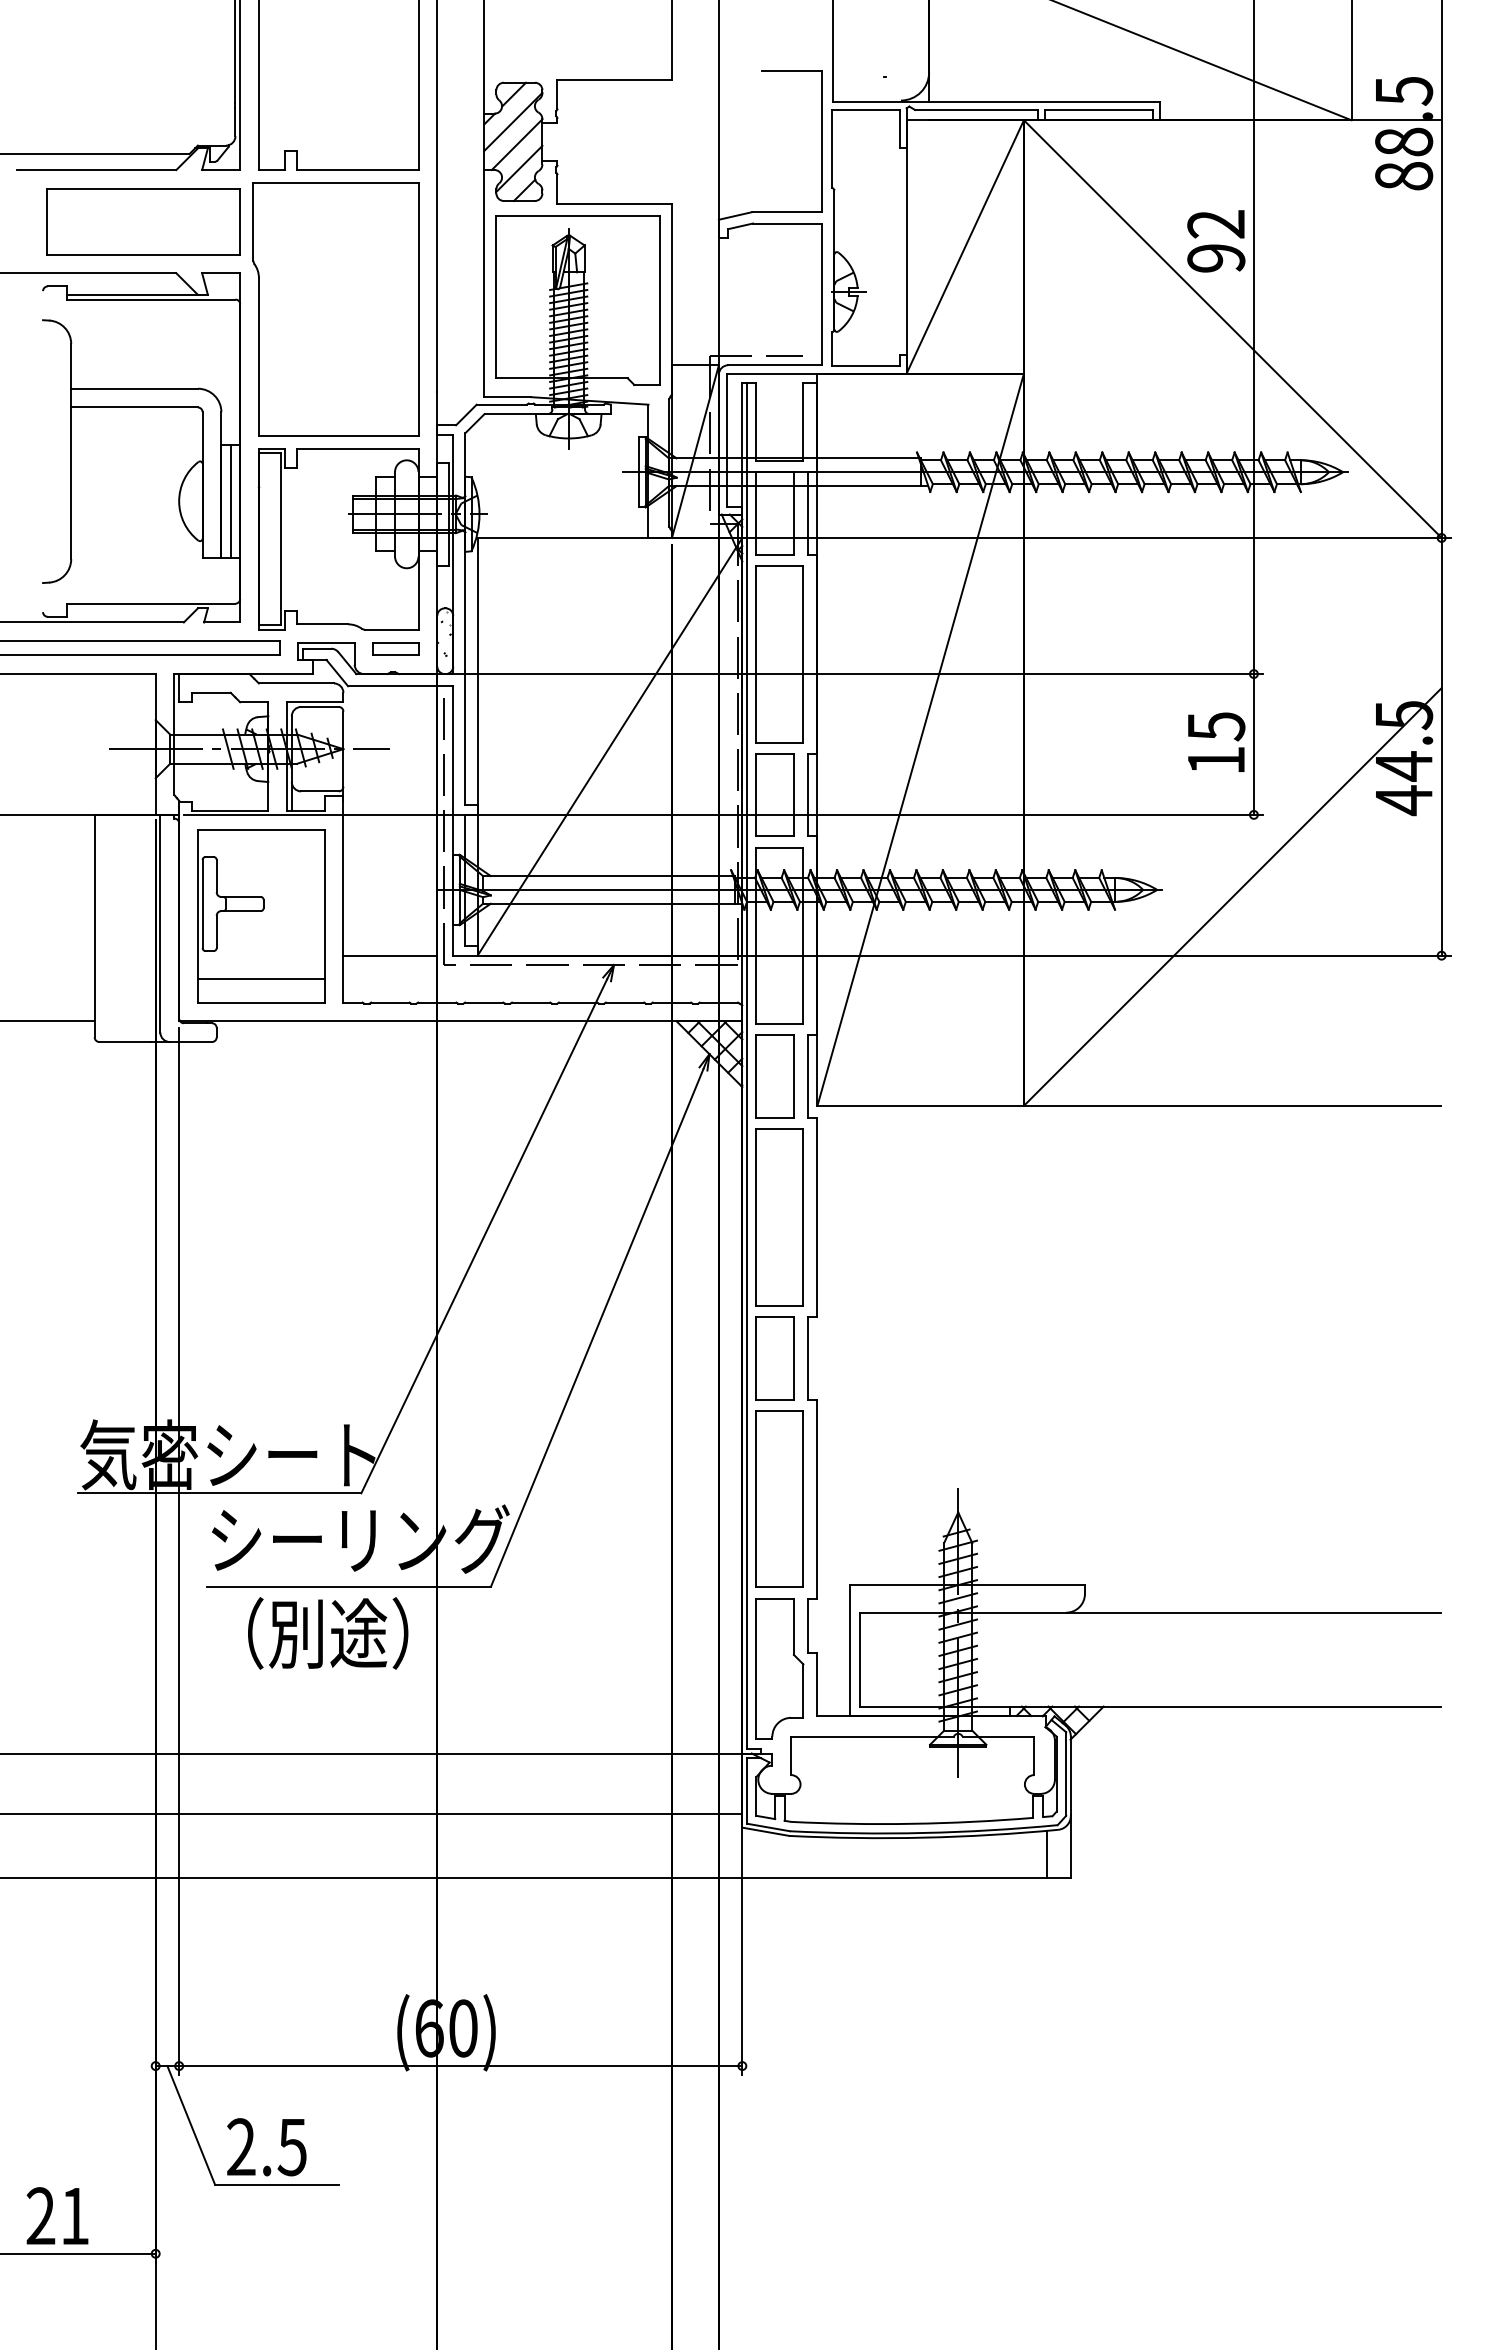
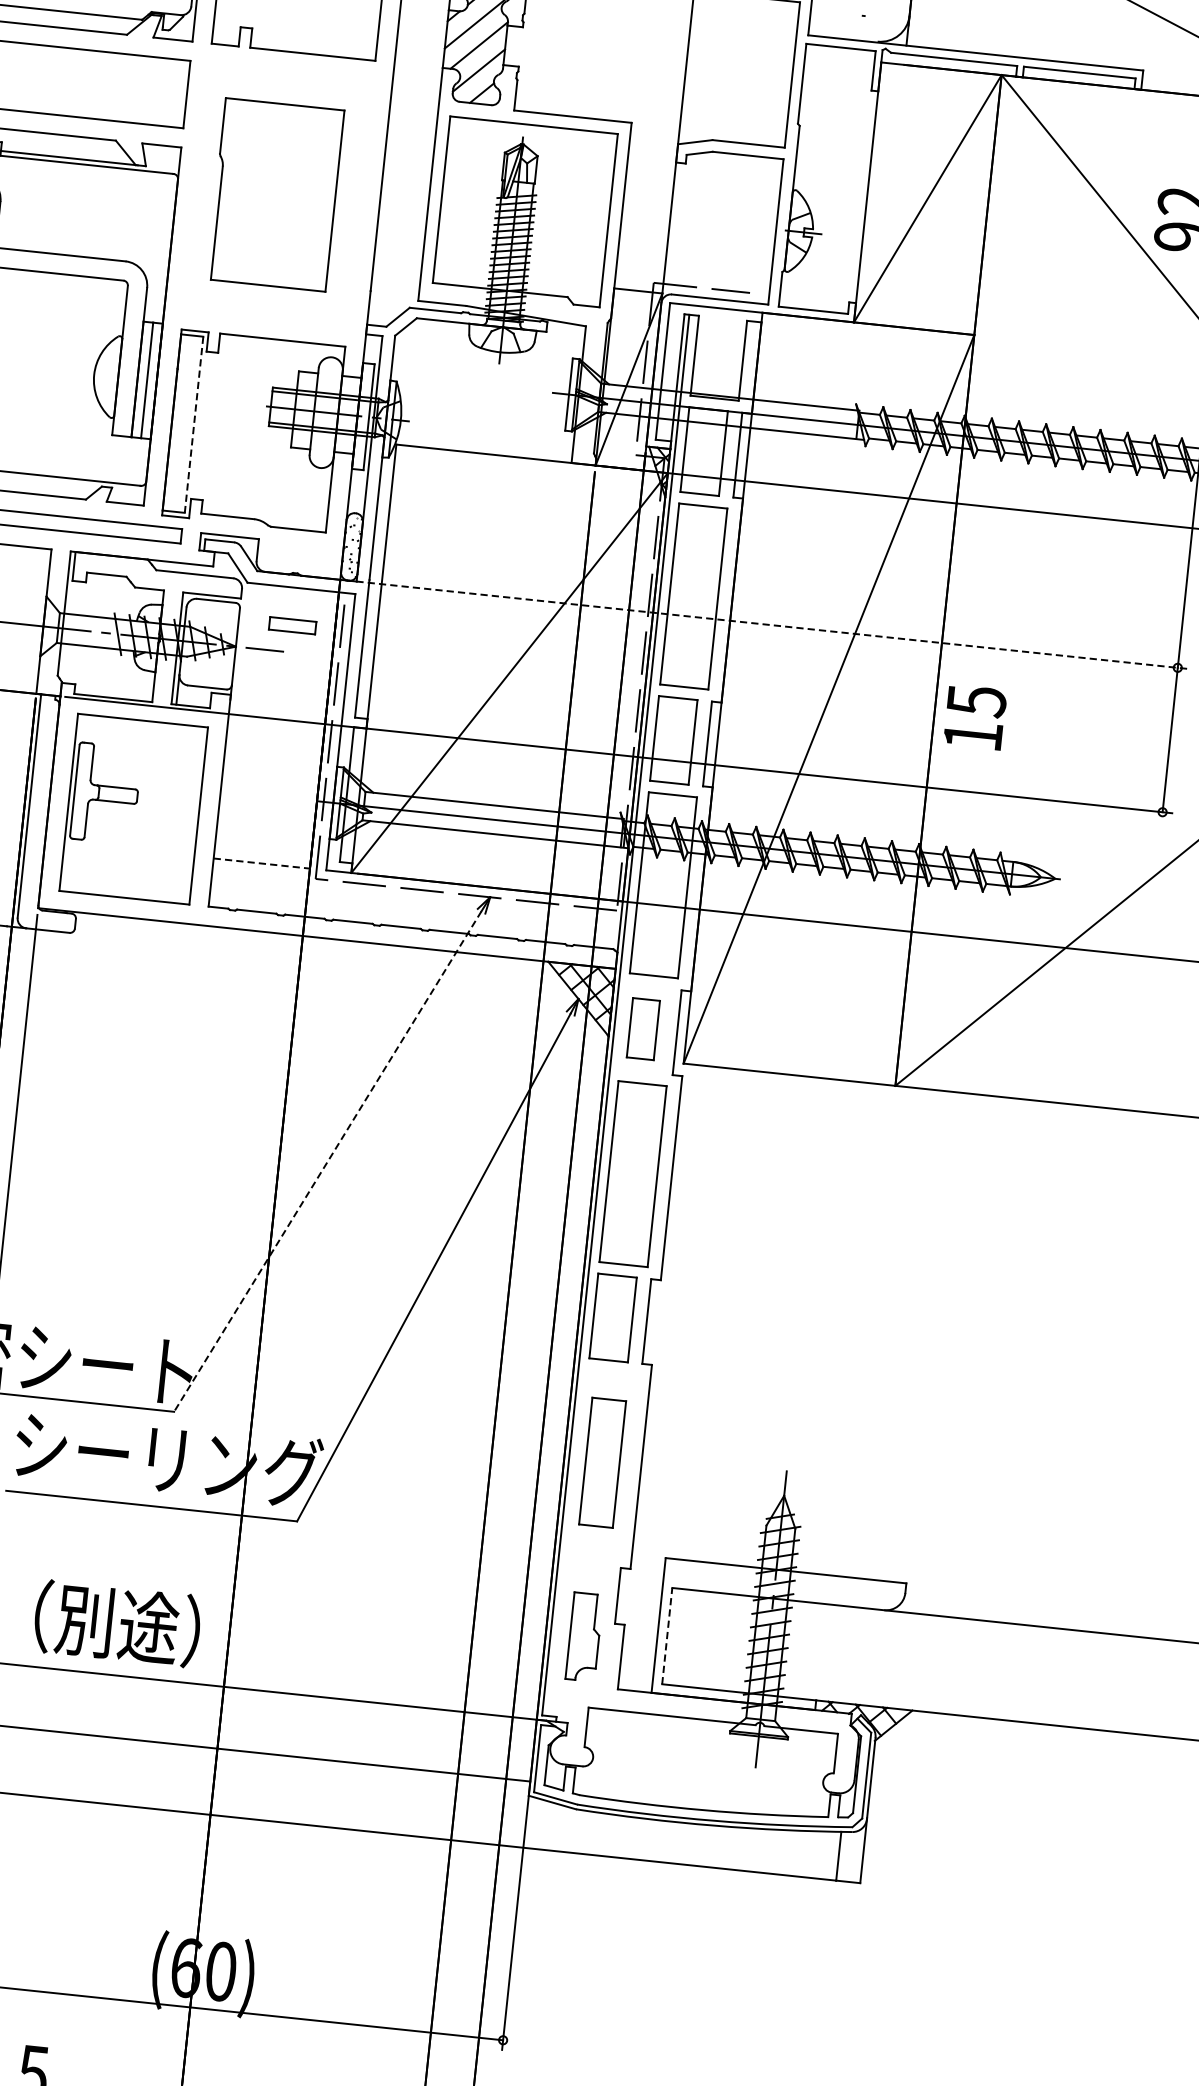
part: (335, 309) -> (275, 194), size x0.7
line: (280, 539) -> (194, 424), solid -> dashed
part: (395, 648) -> (292, 624), moved
line: (852, 674) -> (766, 625), solid -> dashed
text: (1216, 741) -> (975, 716), moved
line: (390, 955) -> (261, 863), solid -> dashed
line: (260, 979) -> (126, 874), removed
part: (774, 1076) -> (642, 1028), size x0.7
line: (484, 1236) -> (328, 1161), solid -> dashed
part: (779, 1498) -> (602, 1462), size x0.7
text: (328, 1633) -> (117, 1623), moved
line: (859, 1659) -> (667, 1635), solid -> dashed
part: (779, 1668) -> (584, 1636), size x0.6

